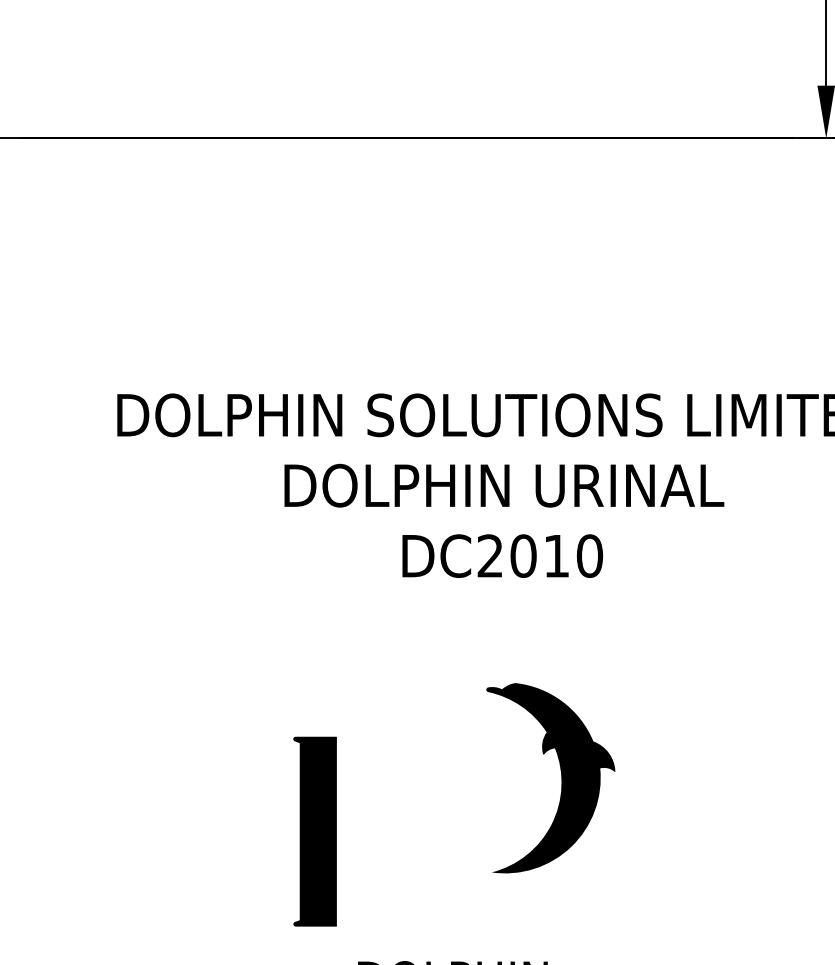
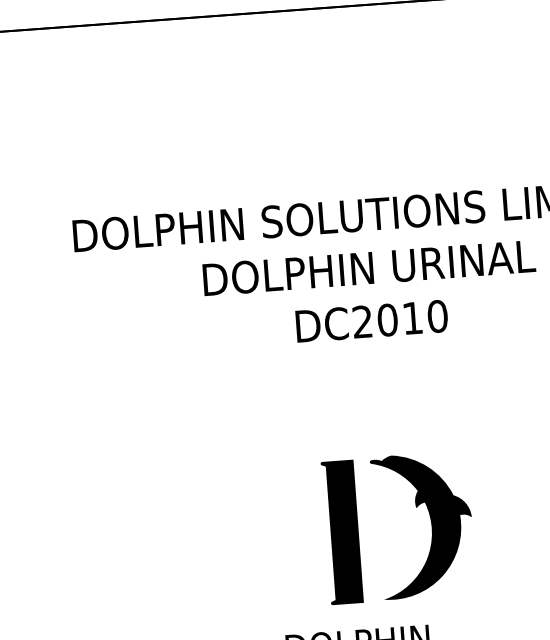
part: (561, 778) -> (431, 525), moved
part: (314, 831) -> (341, 532), moved

